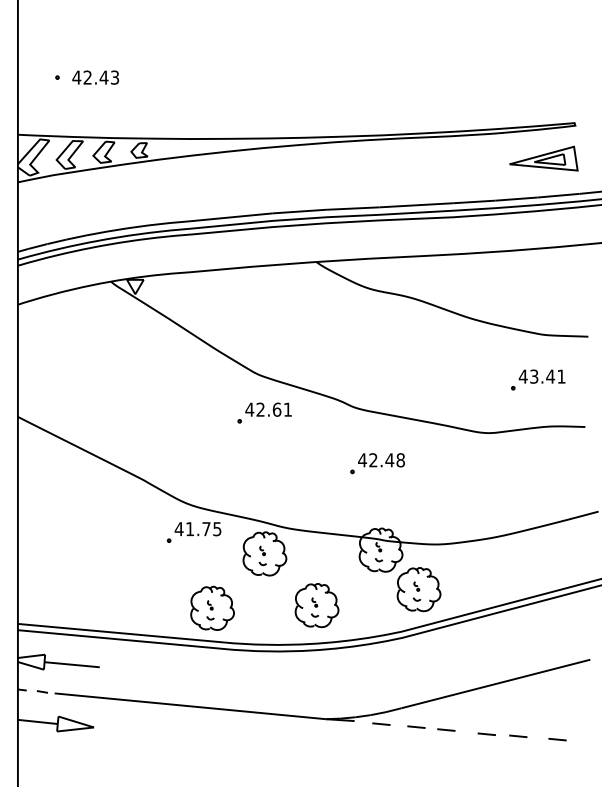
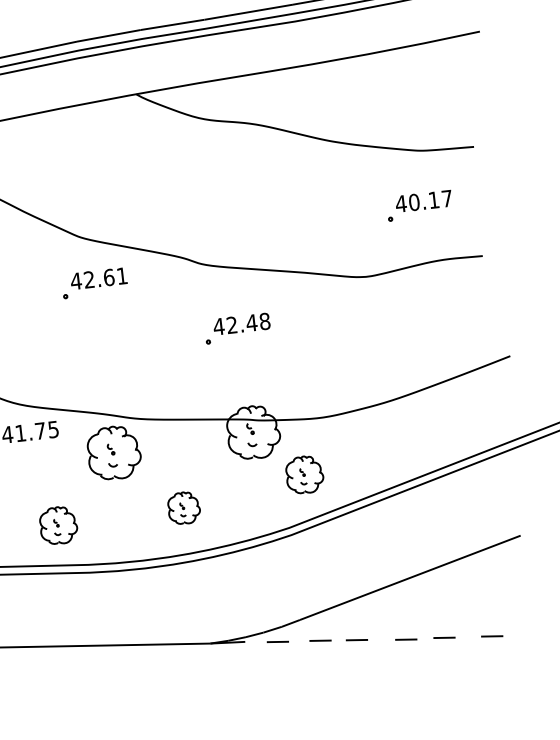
text: (547, 376) -> (430, 200), 43.41 -> 40.17
part: (418, 589) -> (304, 474), size x0.7
part: (316, 605) -> (183, 507), size x0.6
part: (212, 607) -> (58, 524), size x0.7

